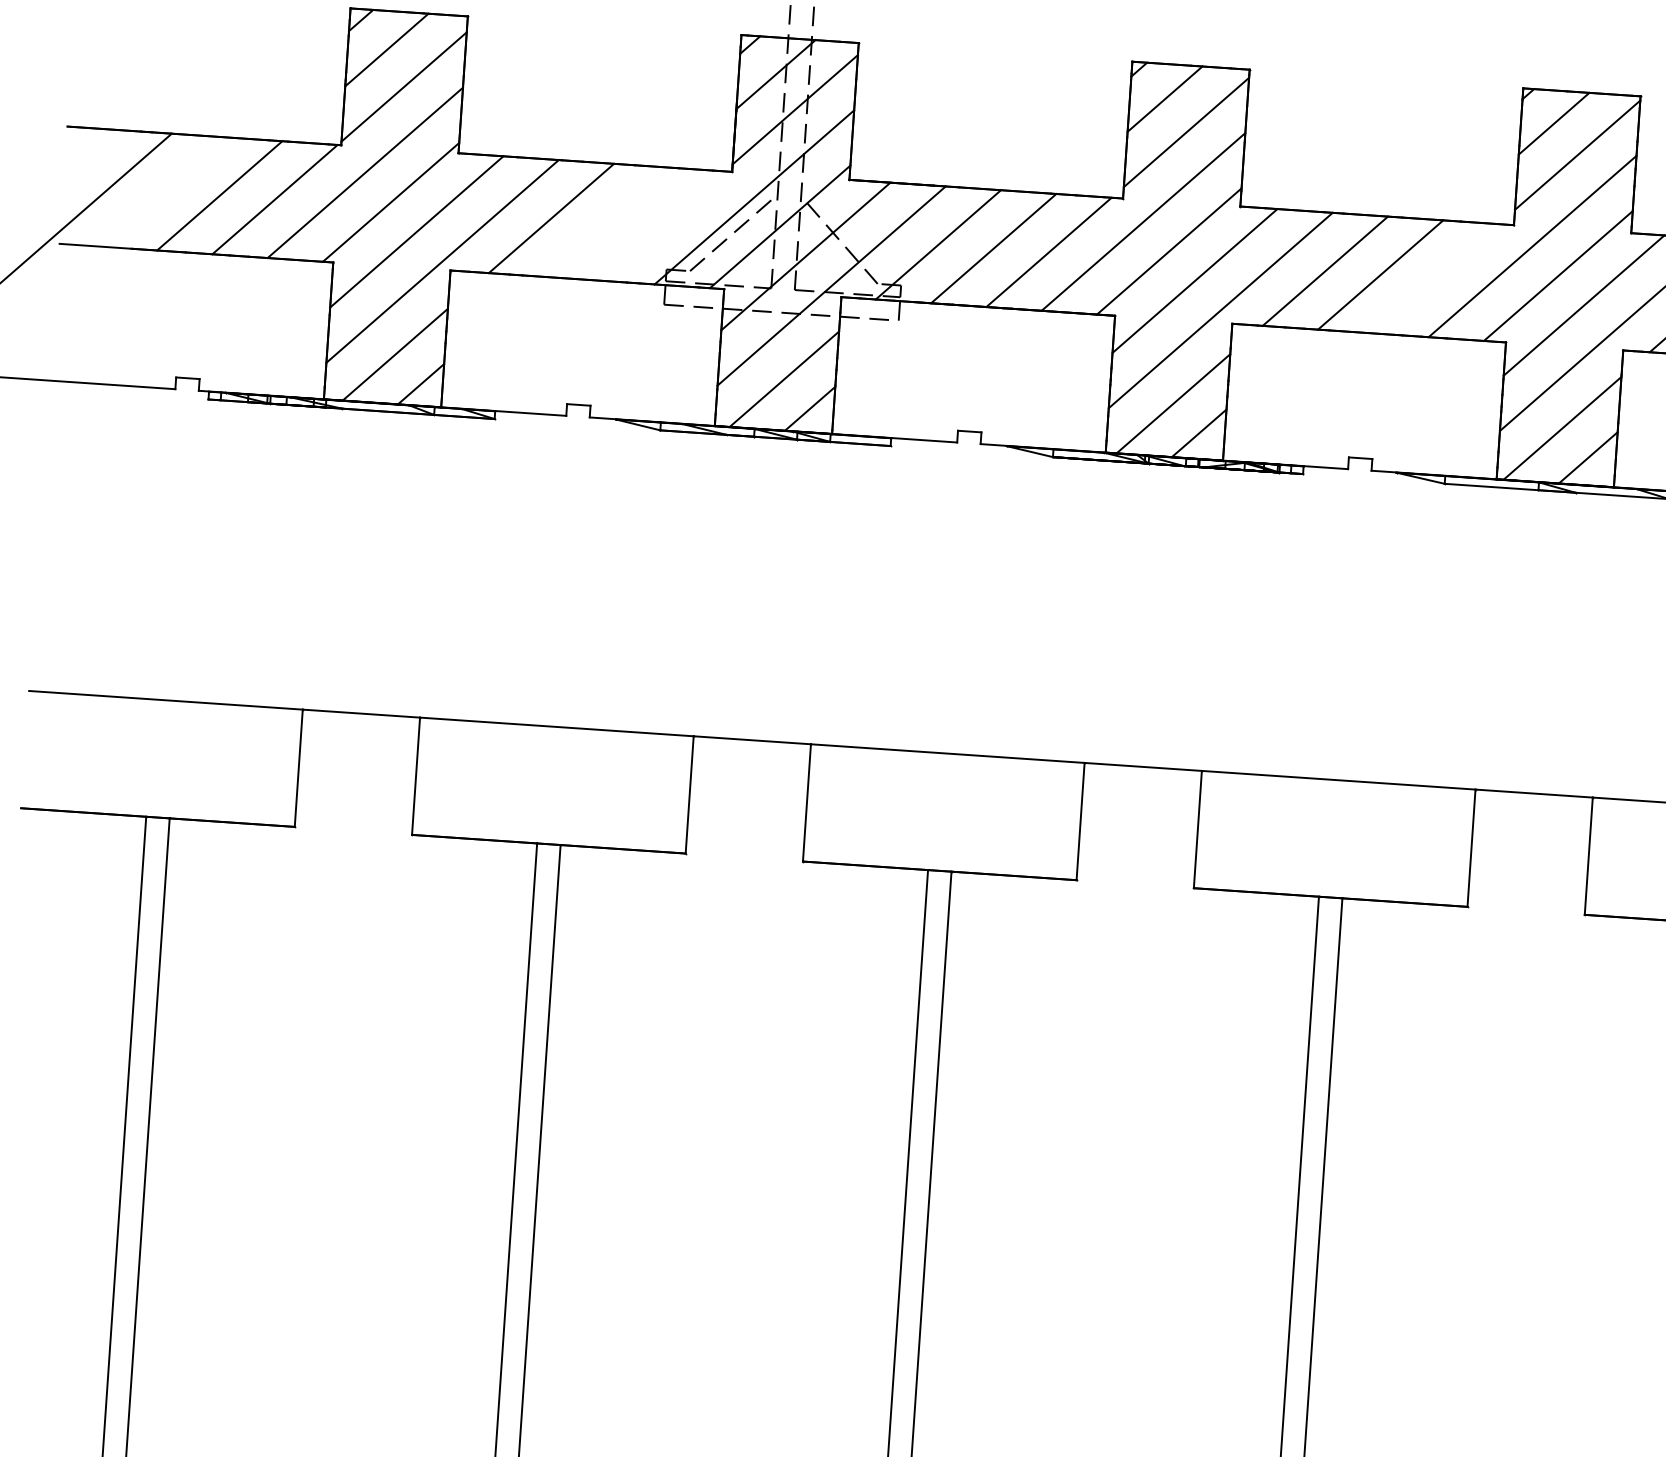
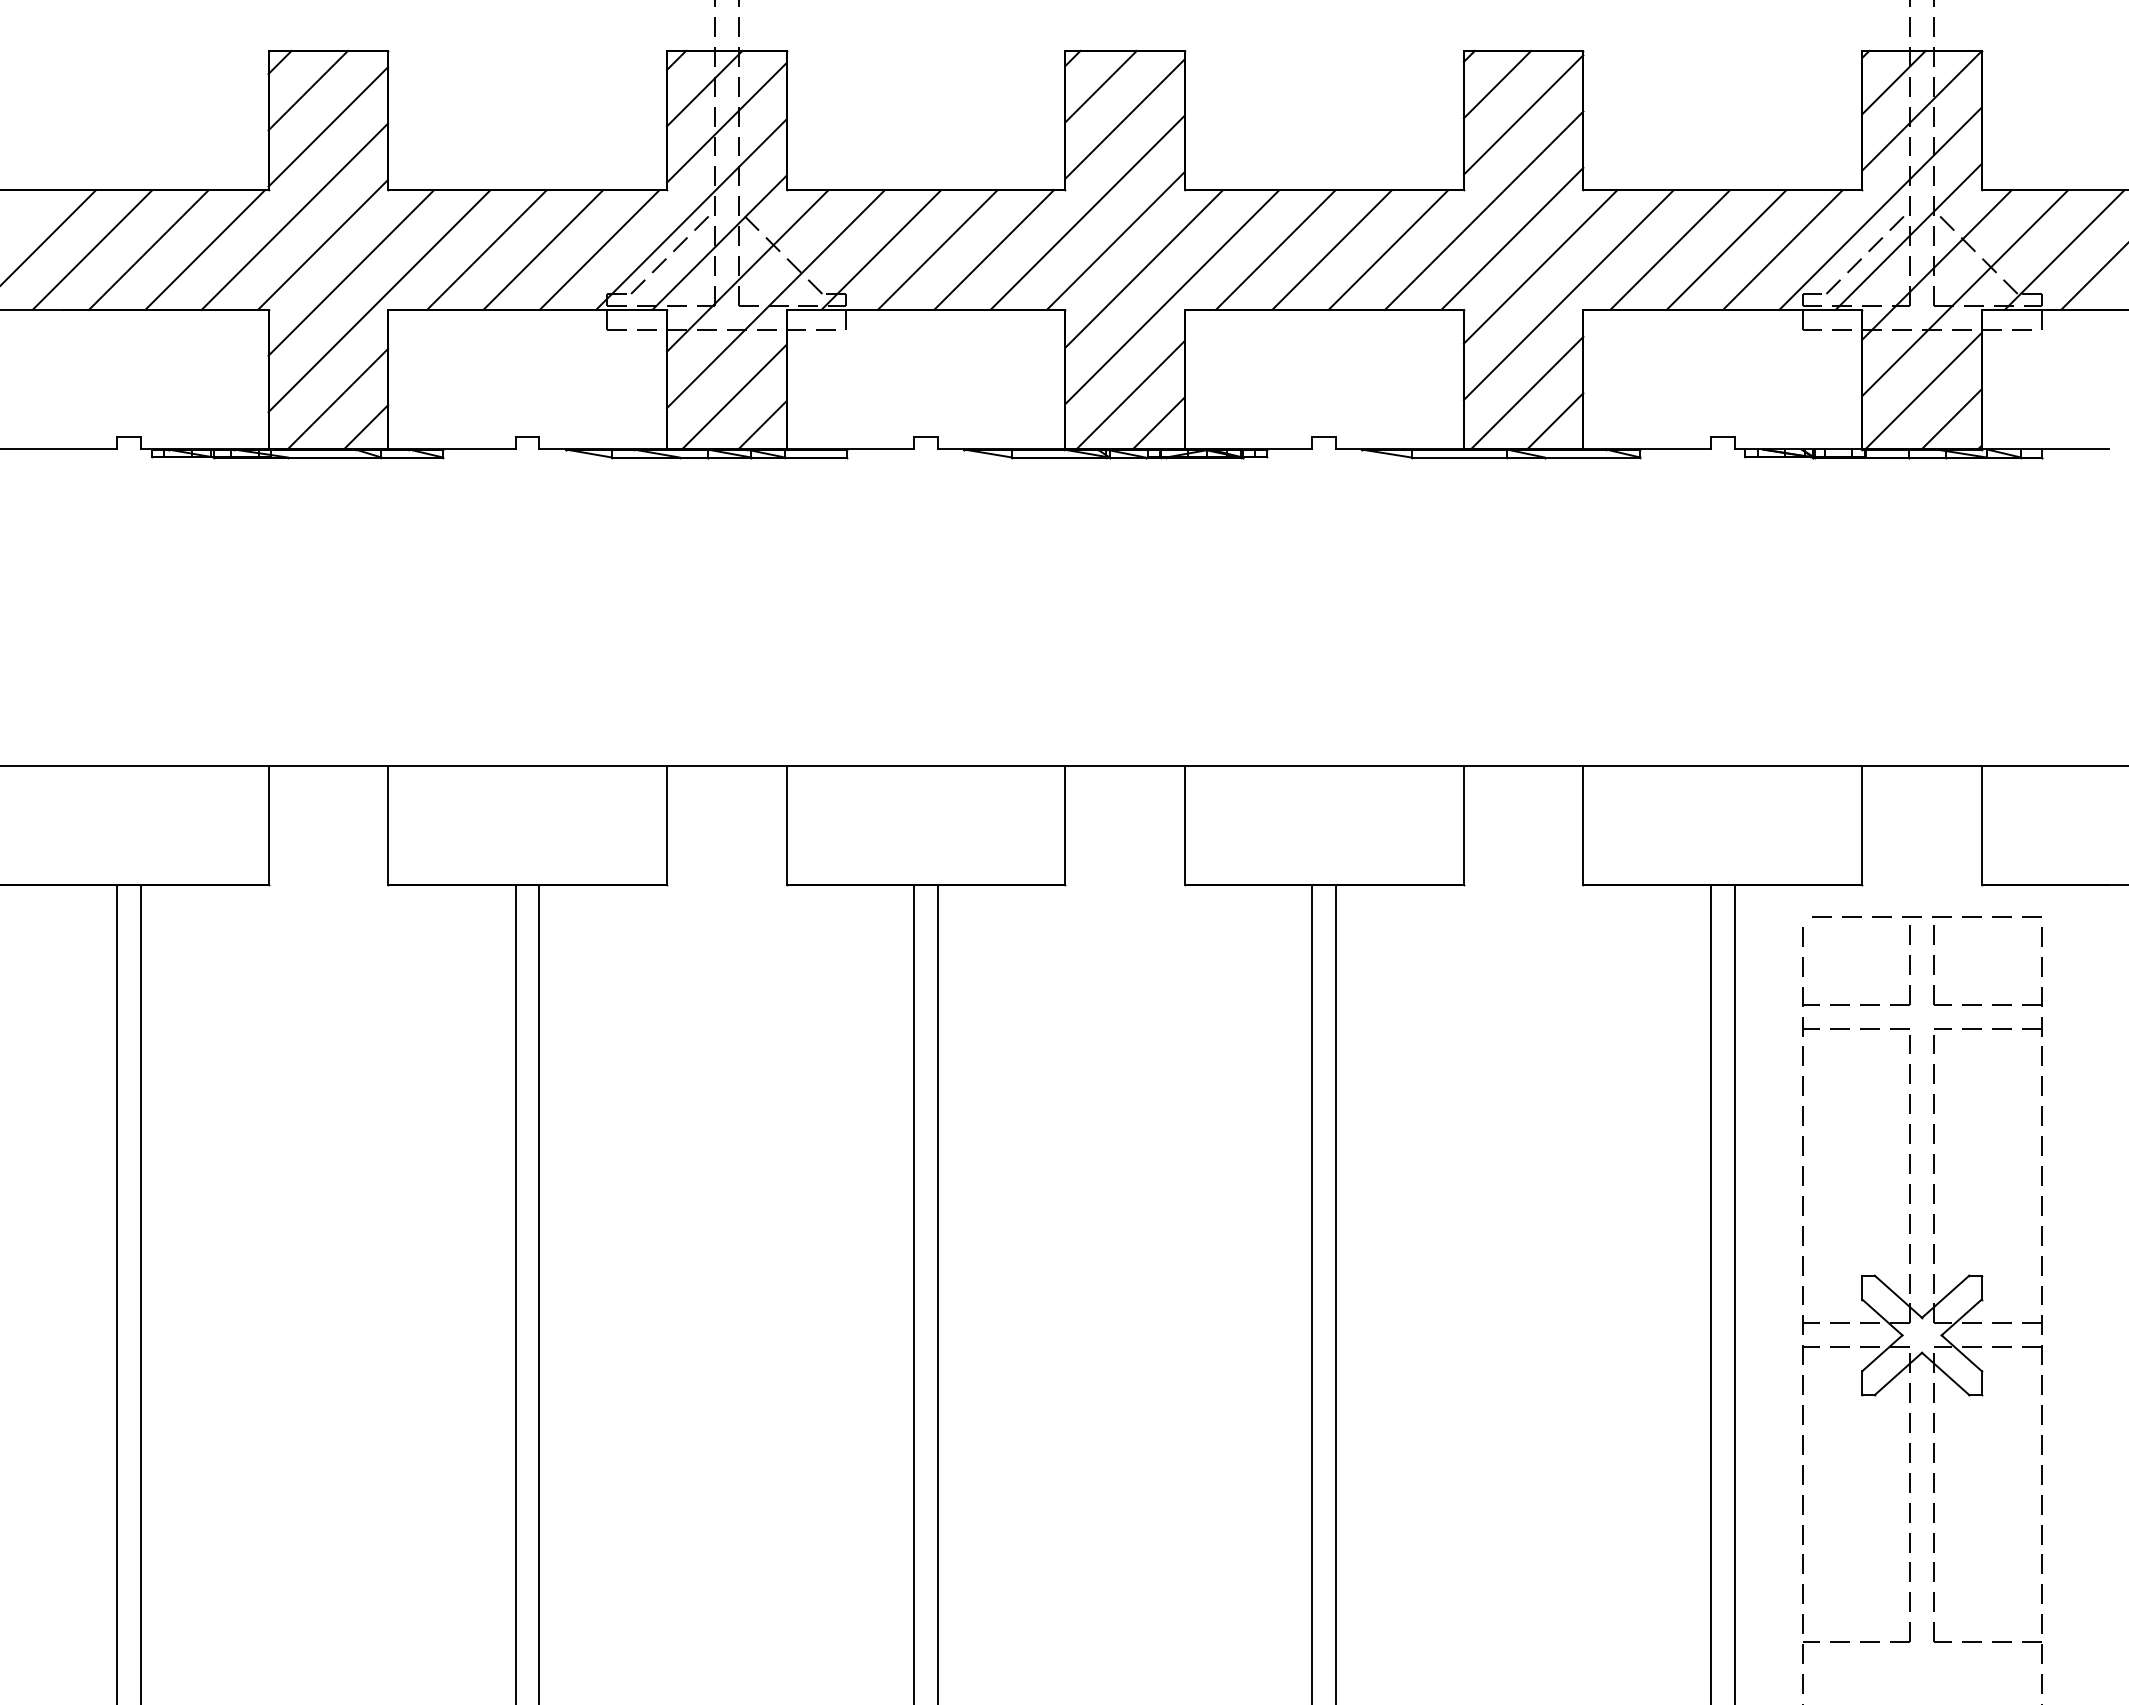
line: (164, 191) -> (92, 249), added
line: (607, 221) -> (543, 249), added
line: (661, 225) -> (599, 249), added
line: (1436, 278) -> (1388, 249), added

